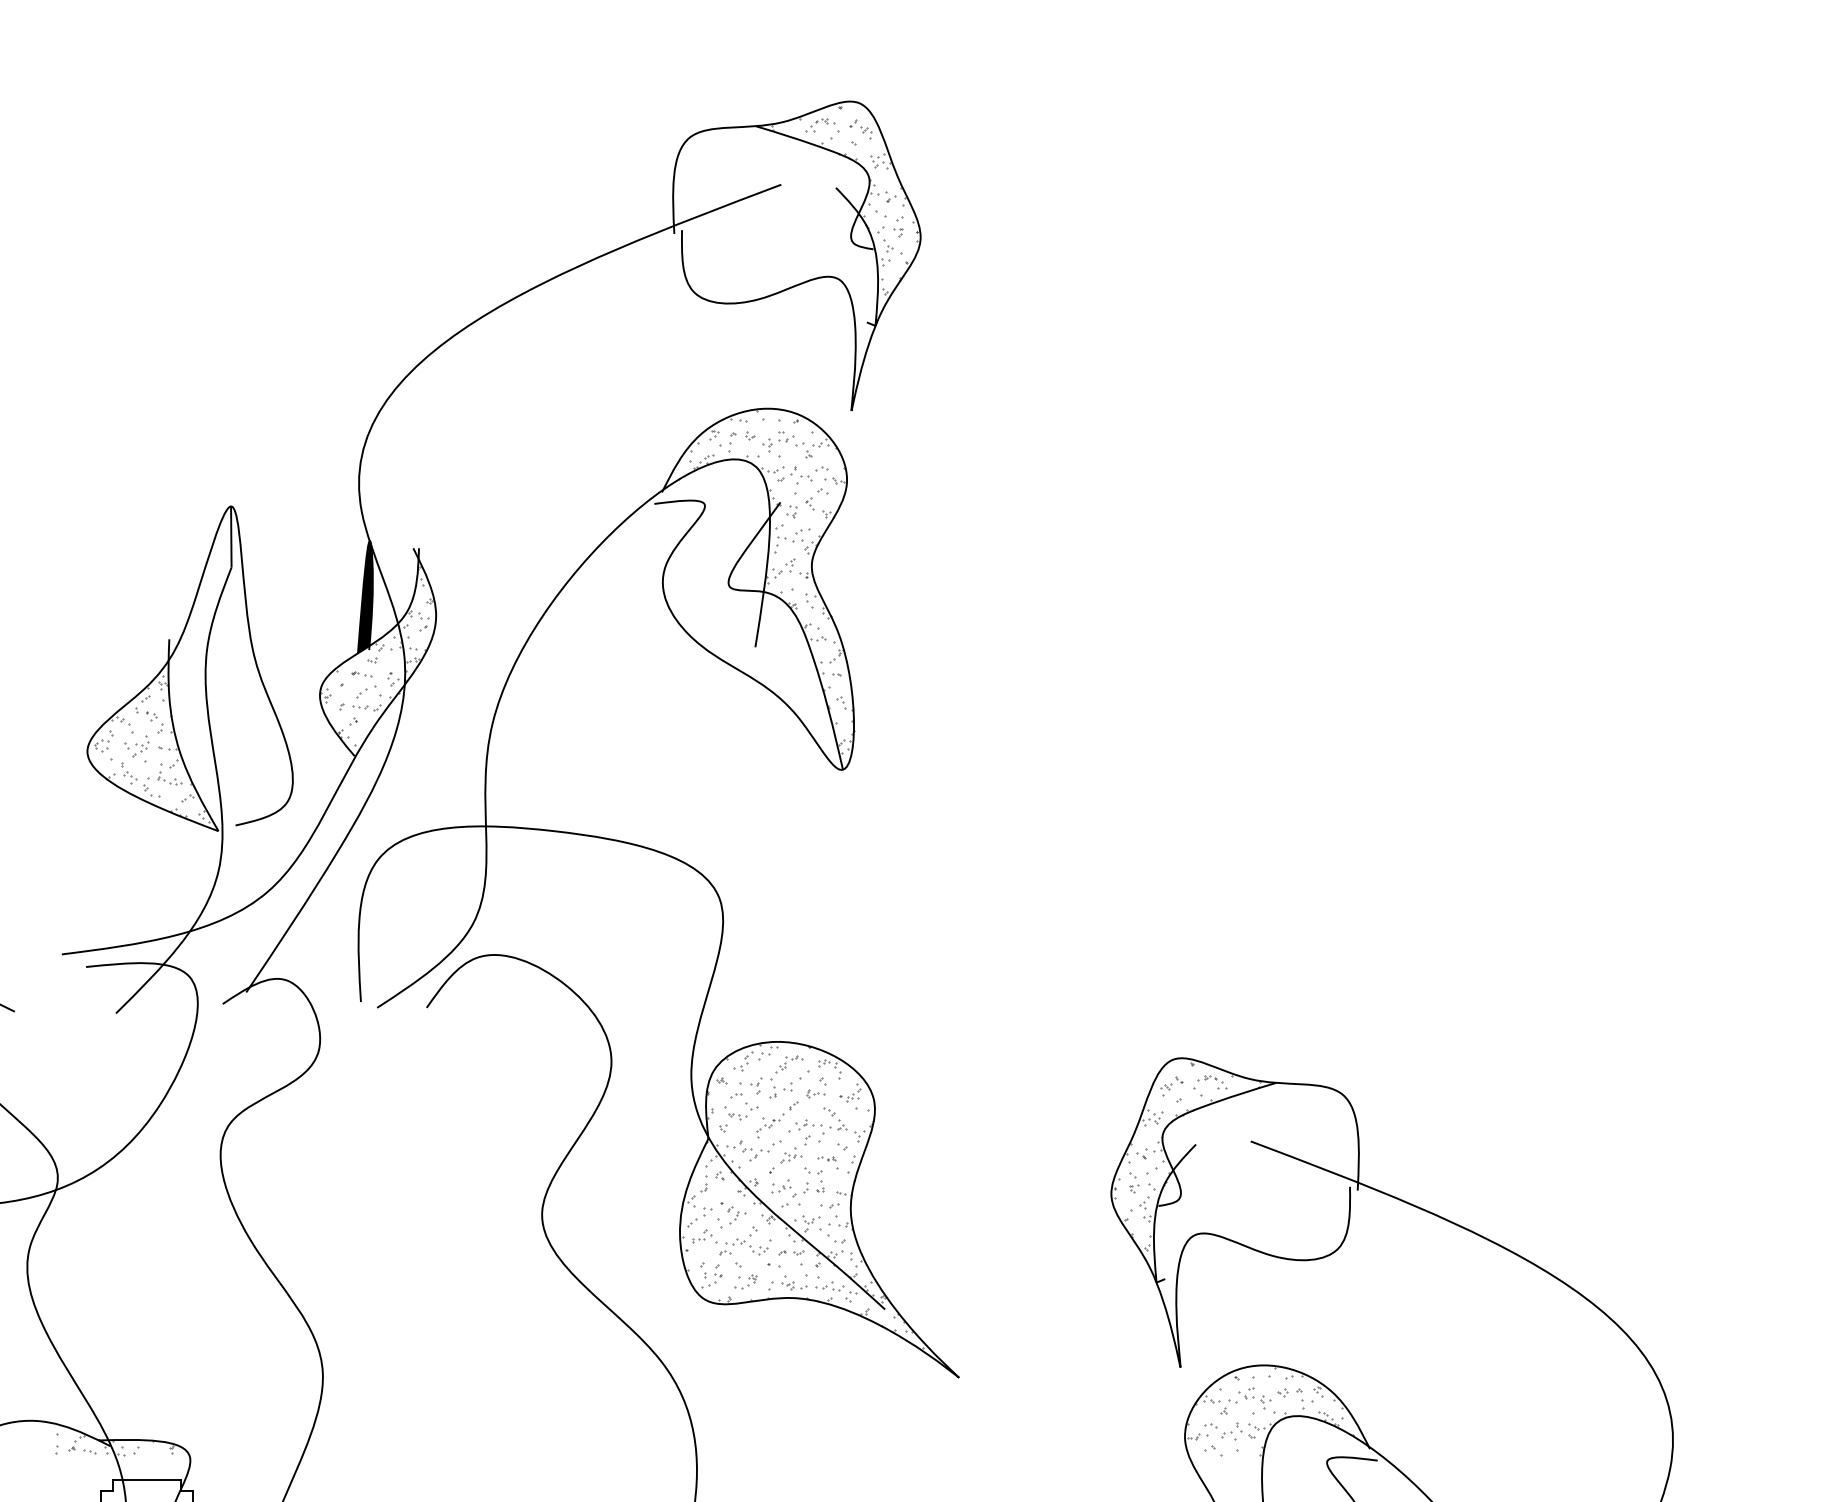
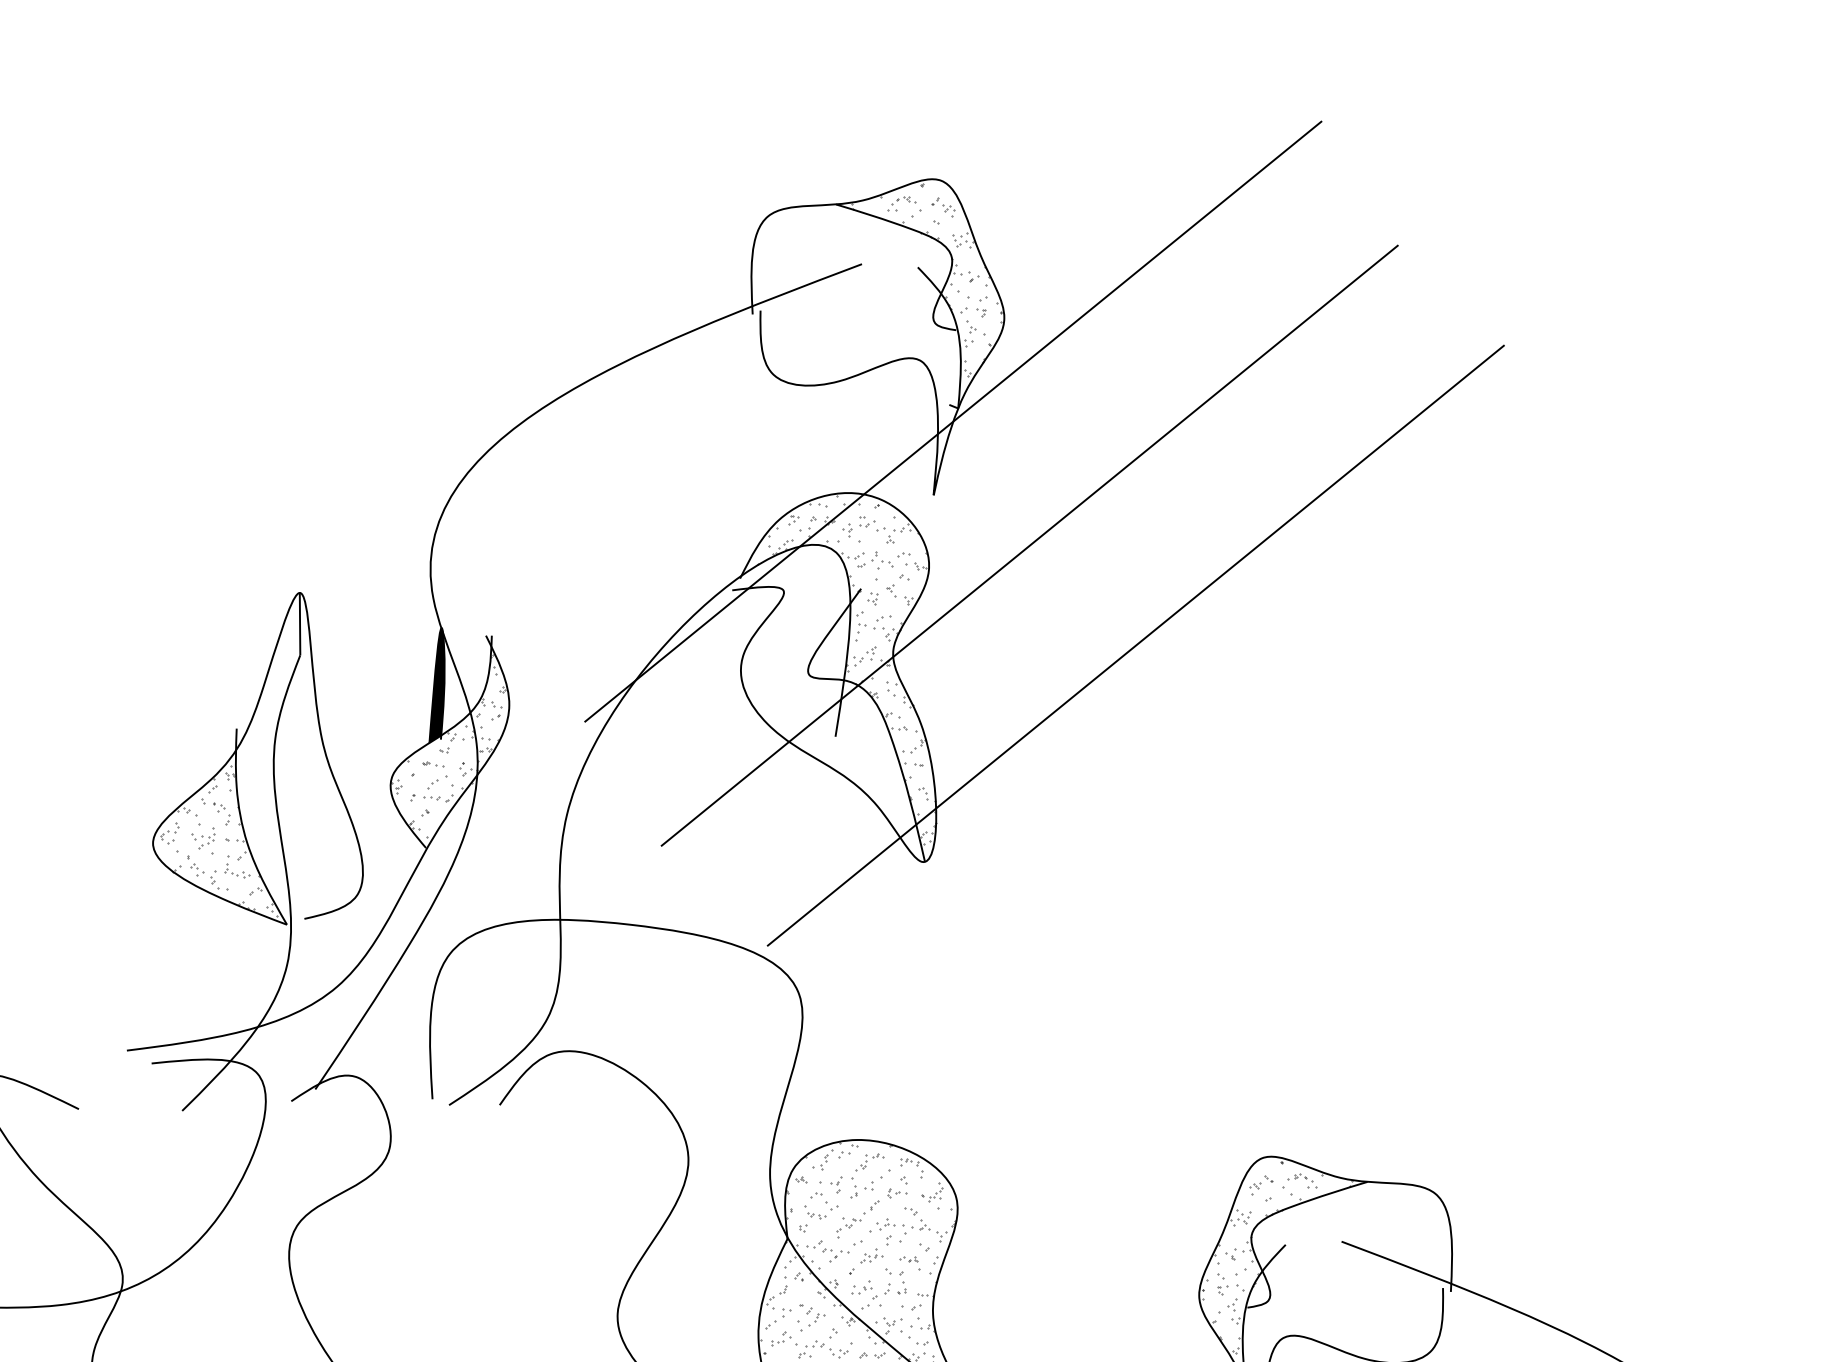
line: (870, 338) -> (953, 421), added
line: (945, 459) -> (1029, 544), added
line: (1049, 557) -> (1135, 645), added

